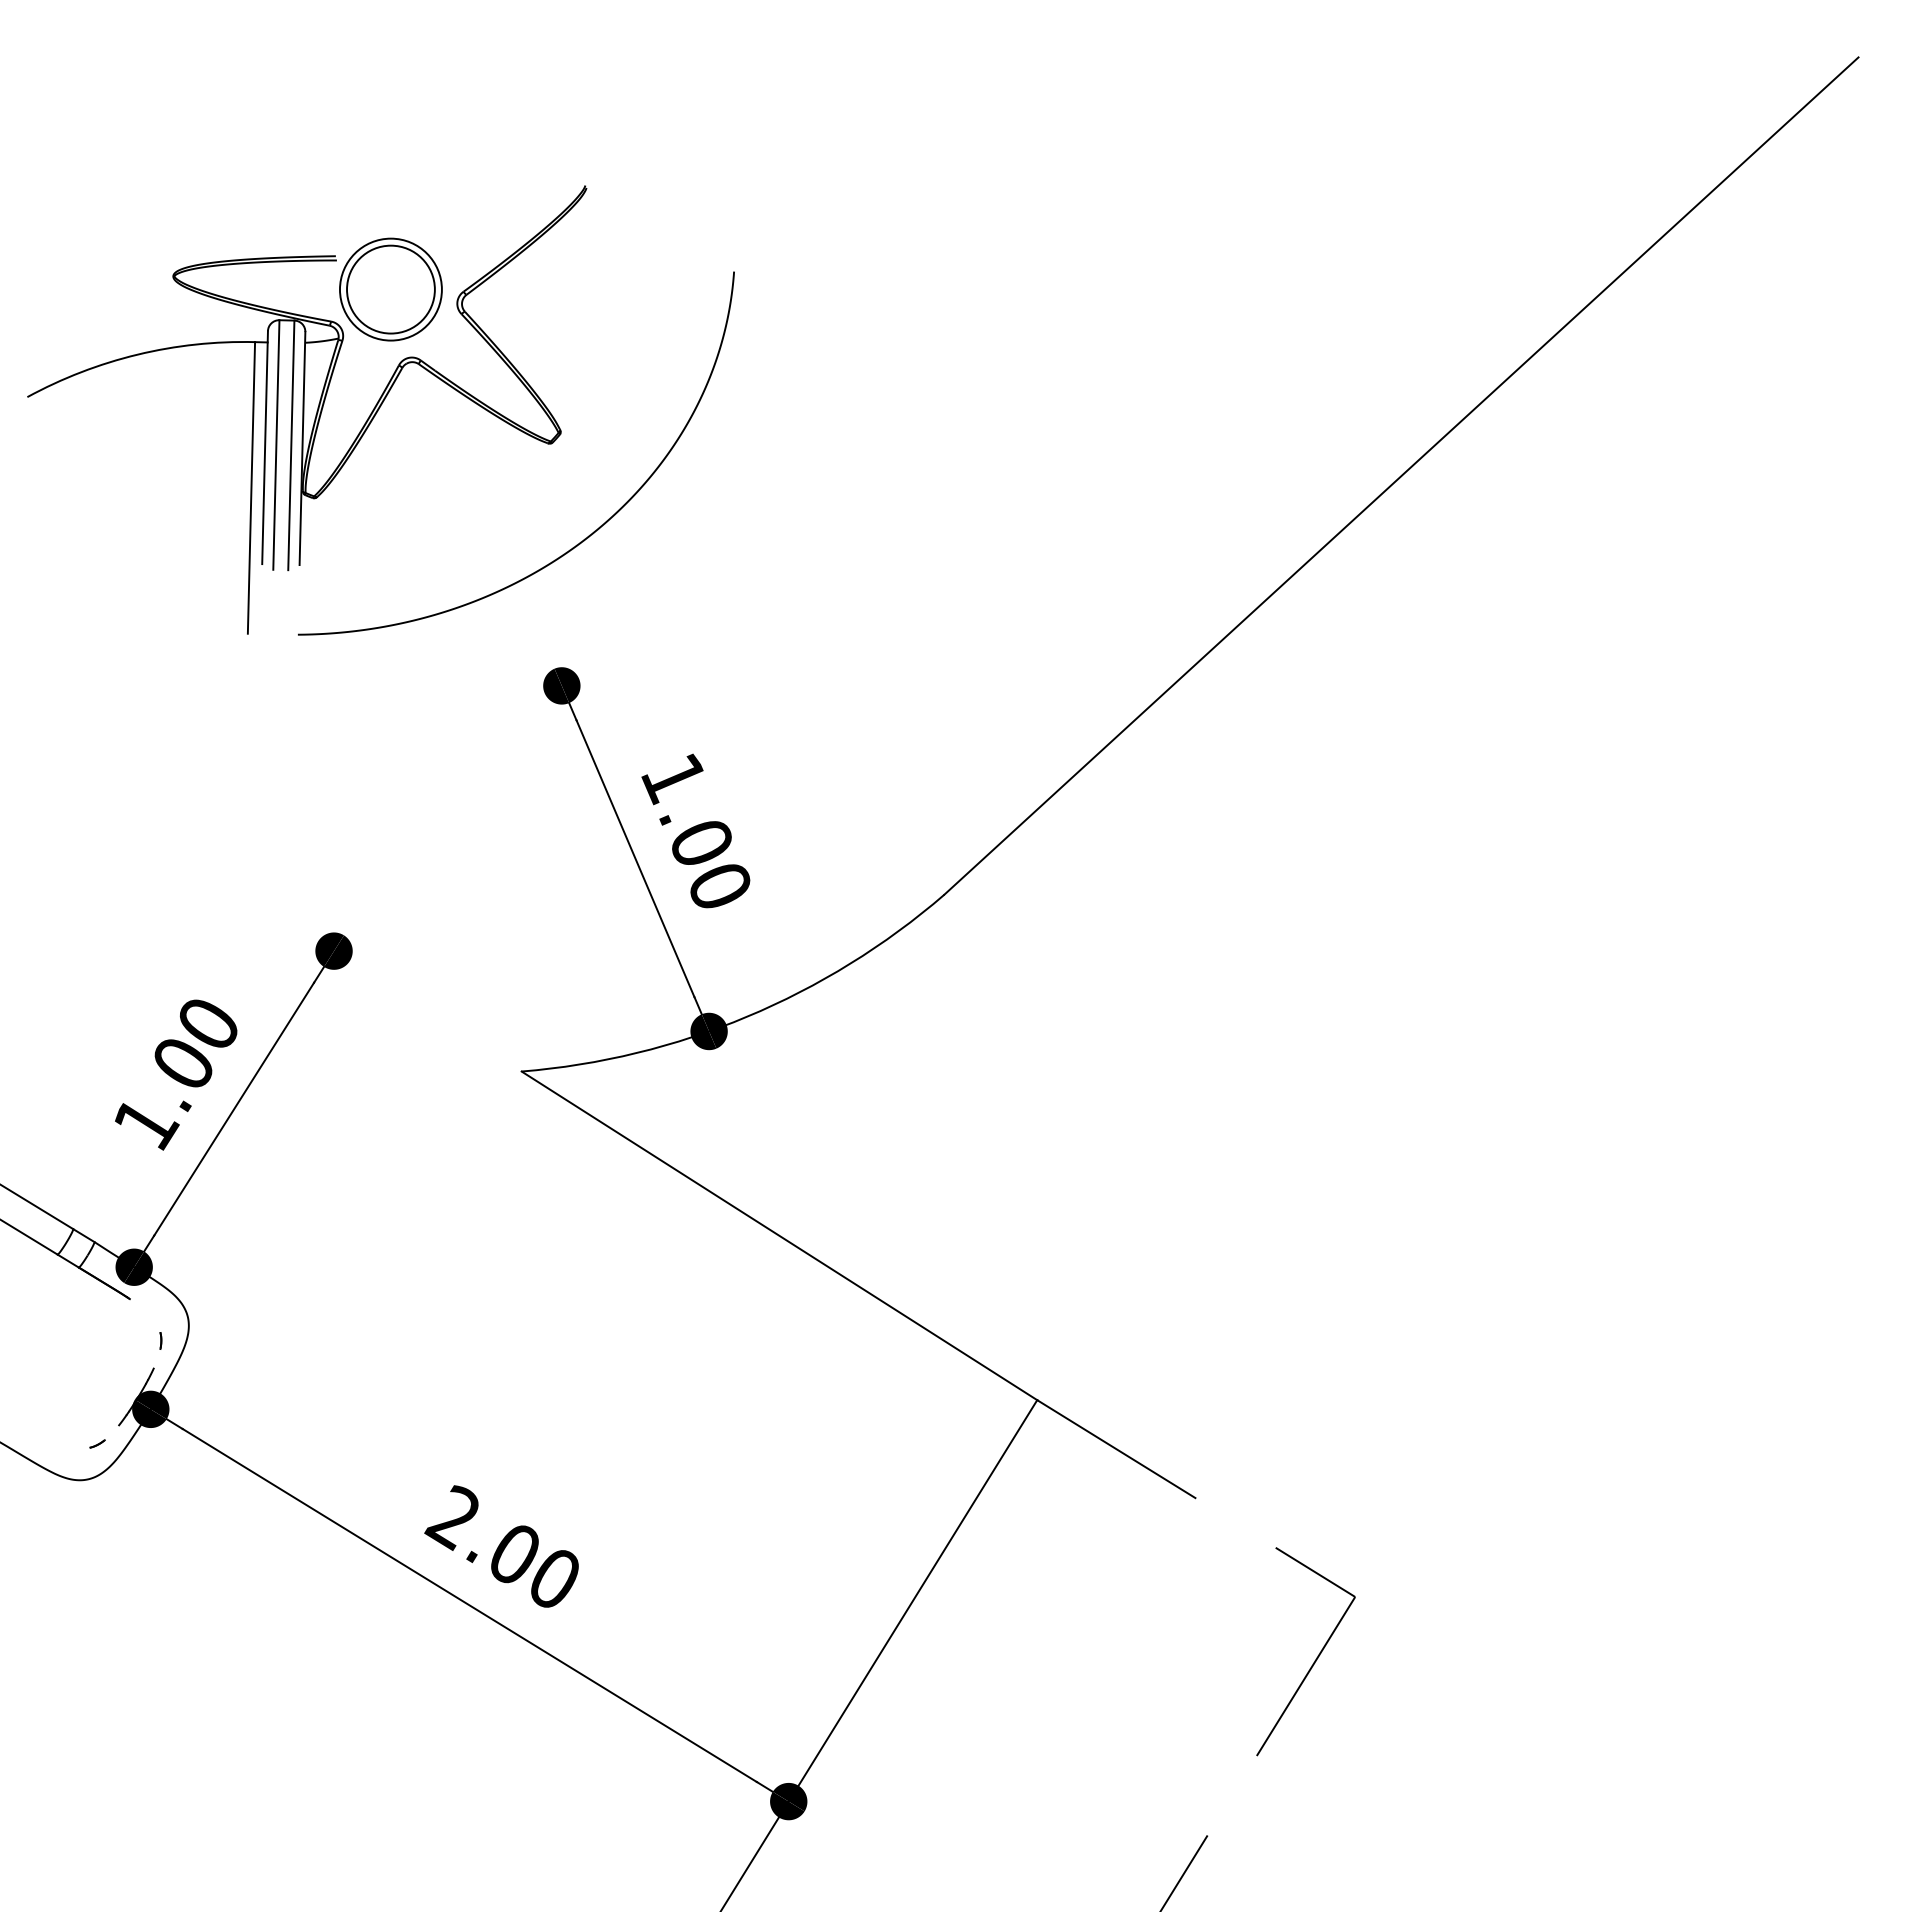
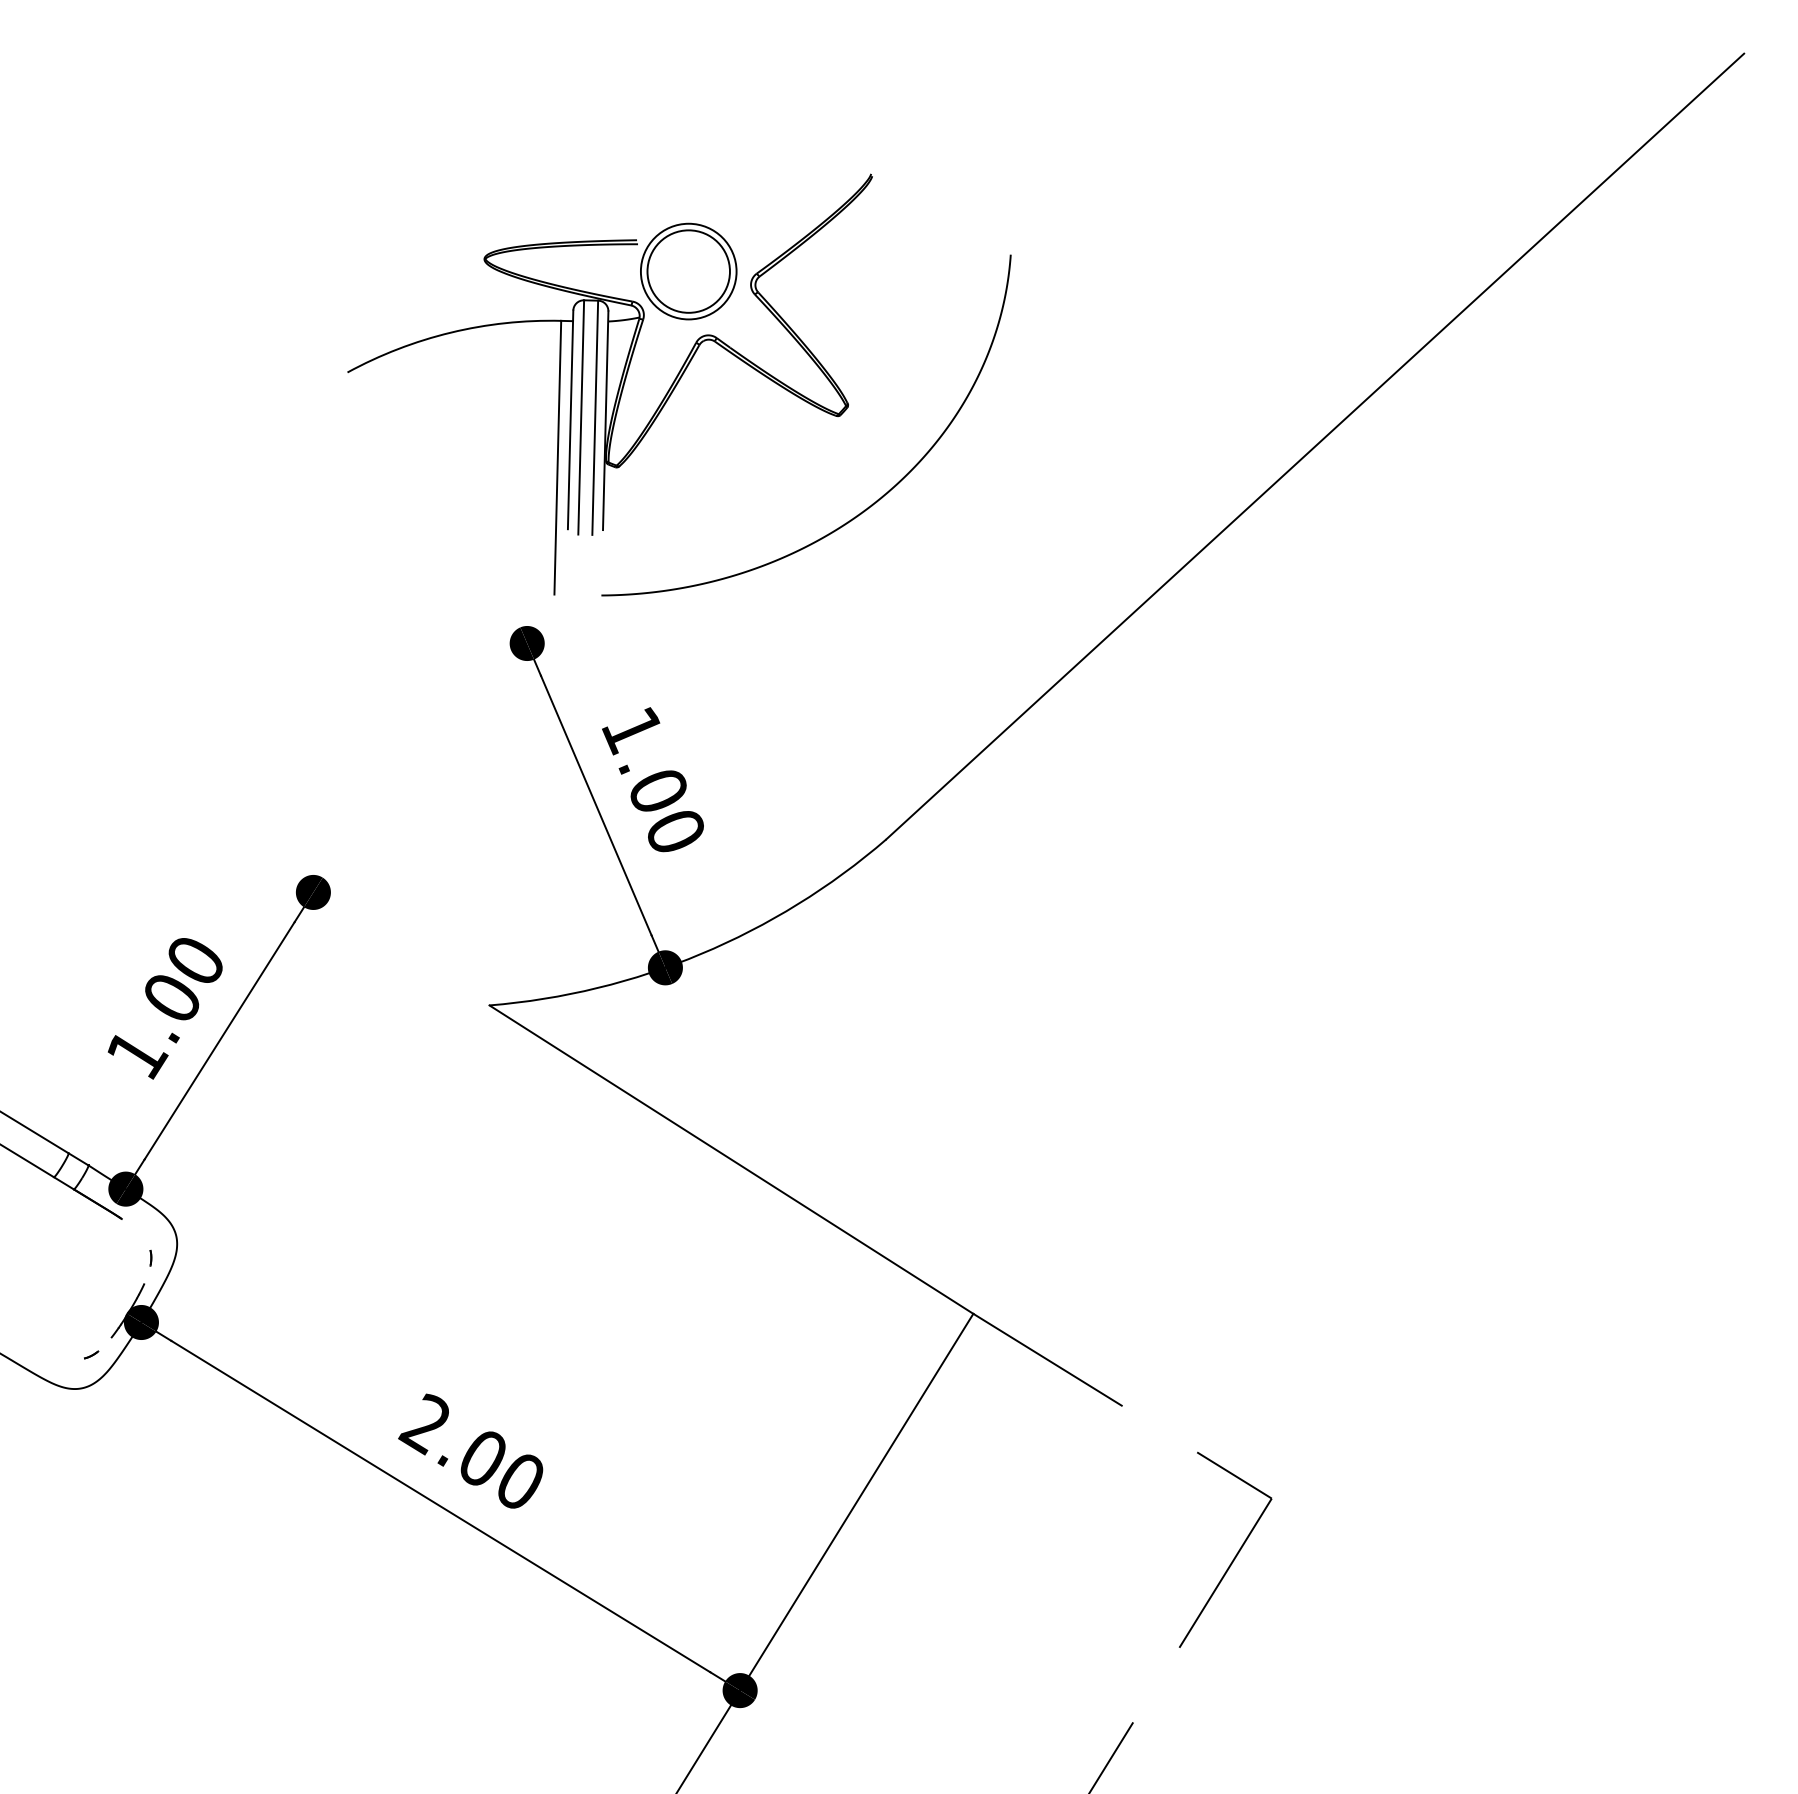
part: (380, 410) -> (678, 385), moved

